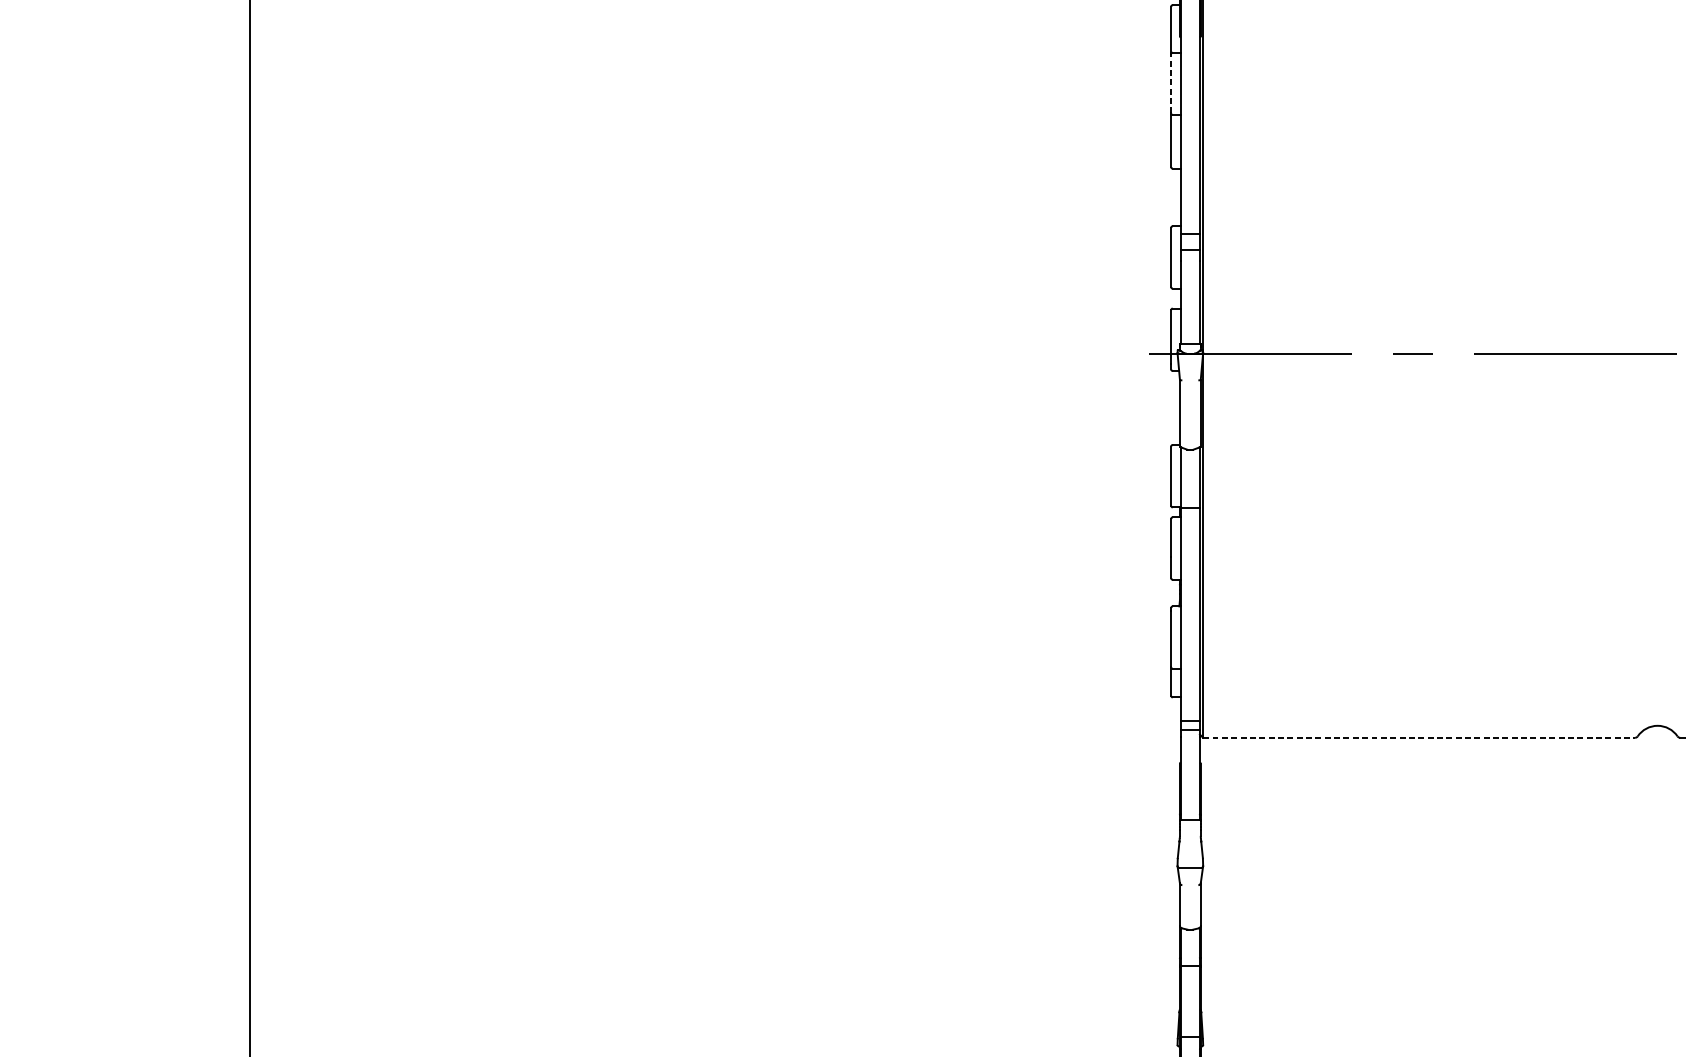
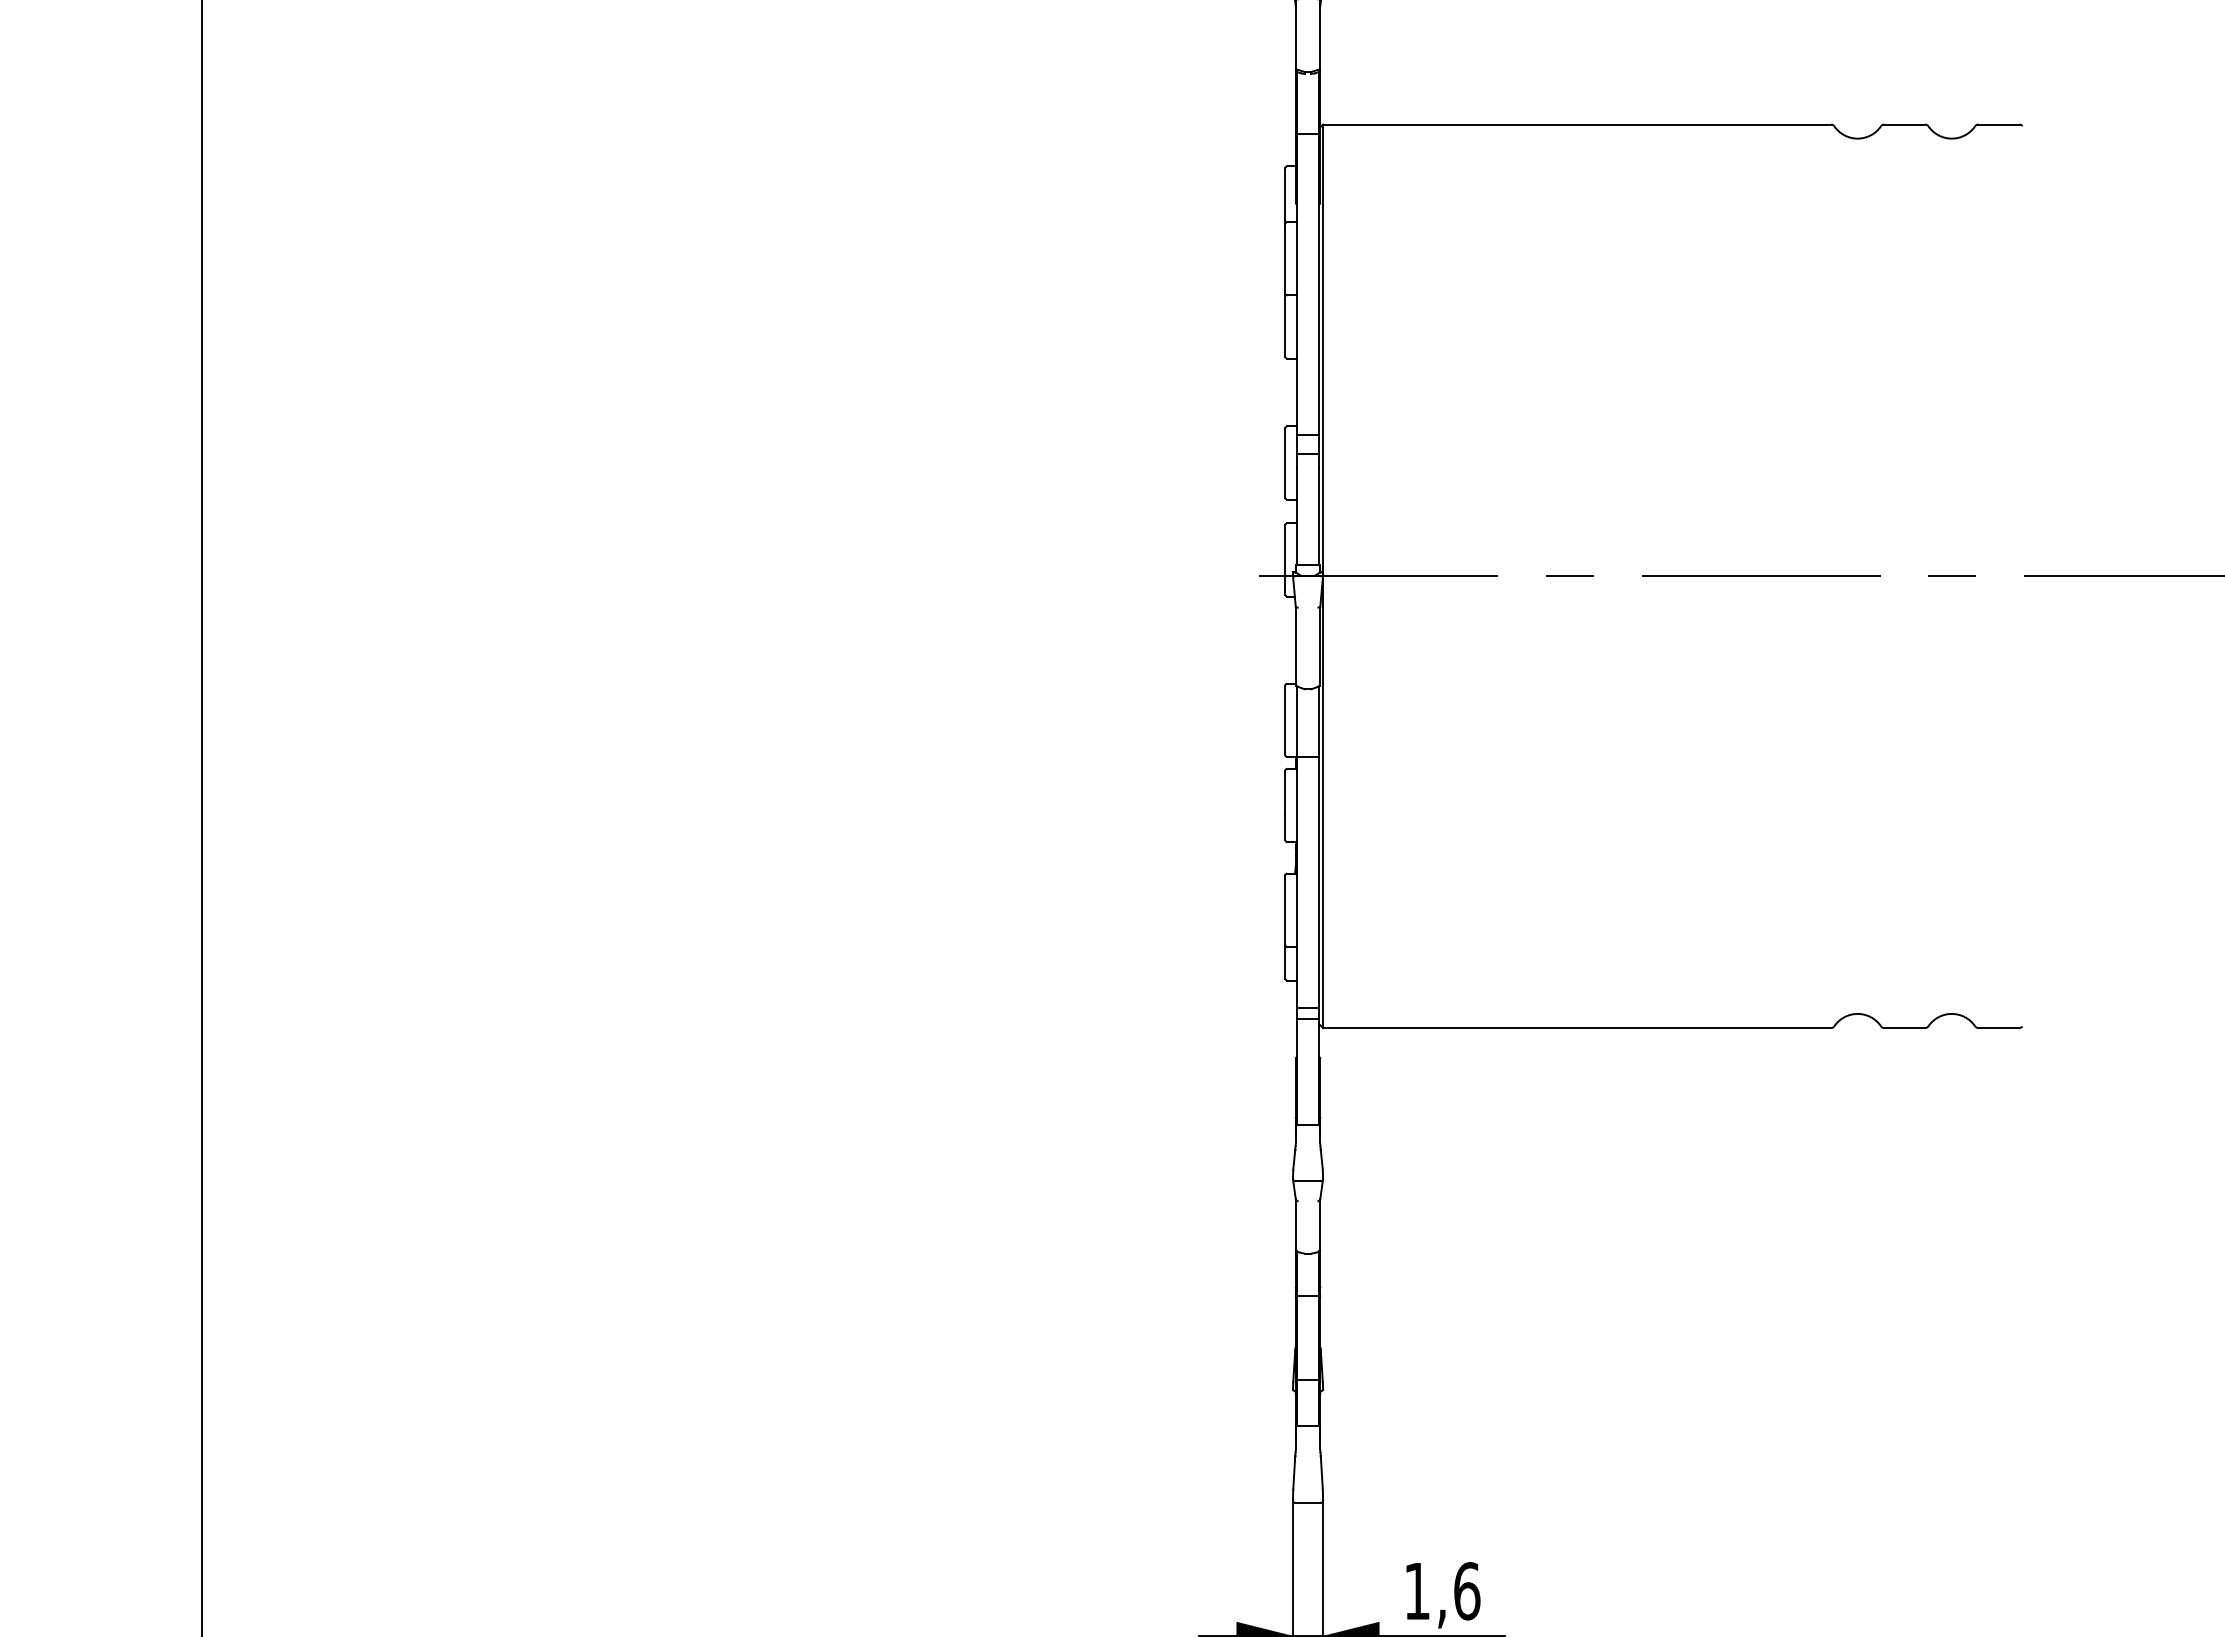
line: (1171, 83) -> (1285, 258), dashed -> solid
line: (1419, 738) -> (1577, 1028), dashed -> solid

